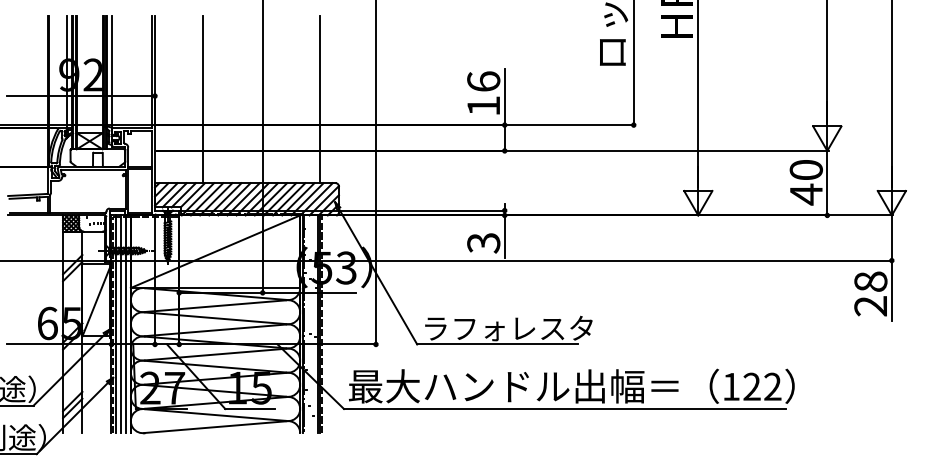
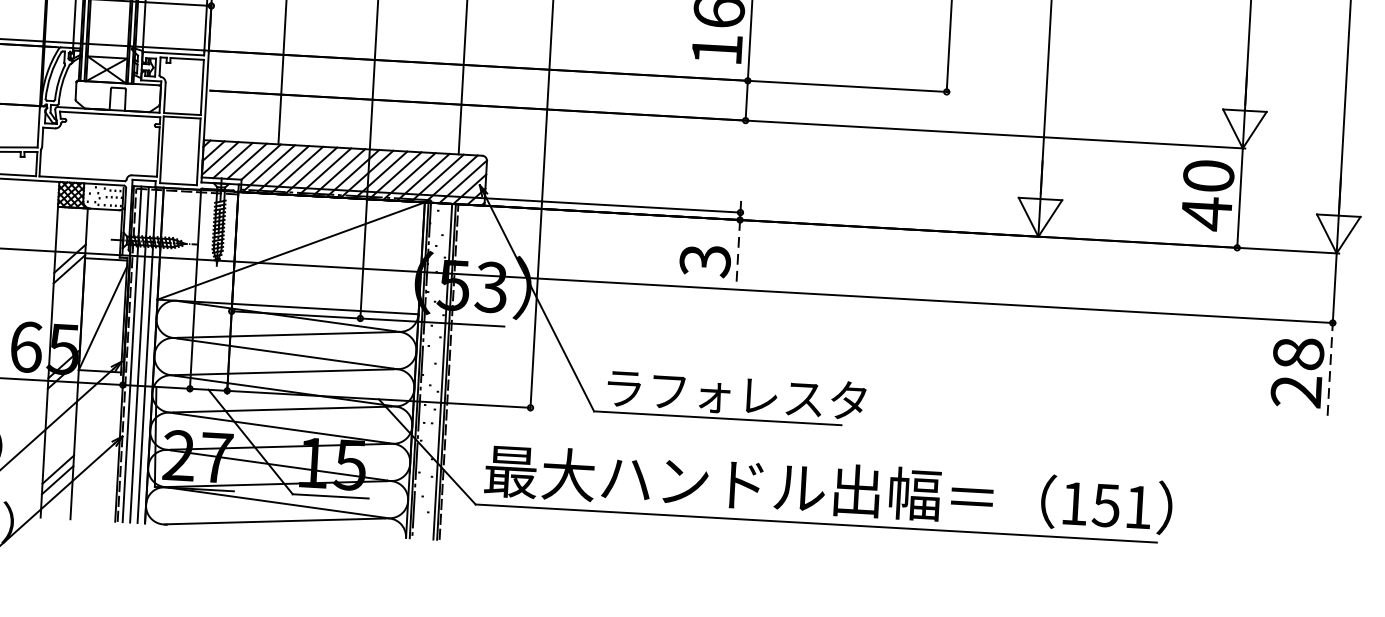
line: (504, 237) -> (737, 253), solid -> dashed
line: (891, 290) -> (1329, 369), solid -> dashed
text: (762, 386) -> (1122, 505), 122 -> 151

